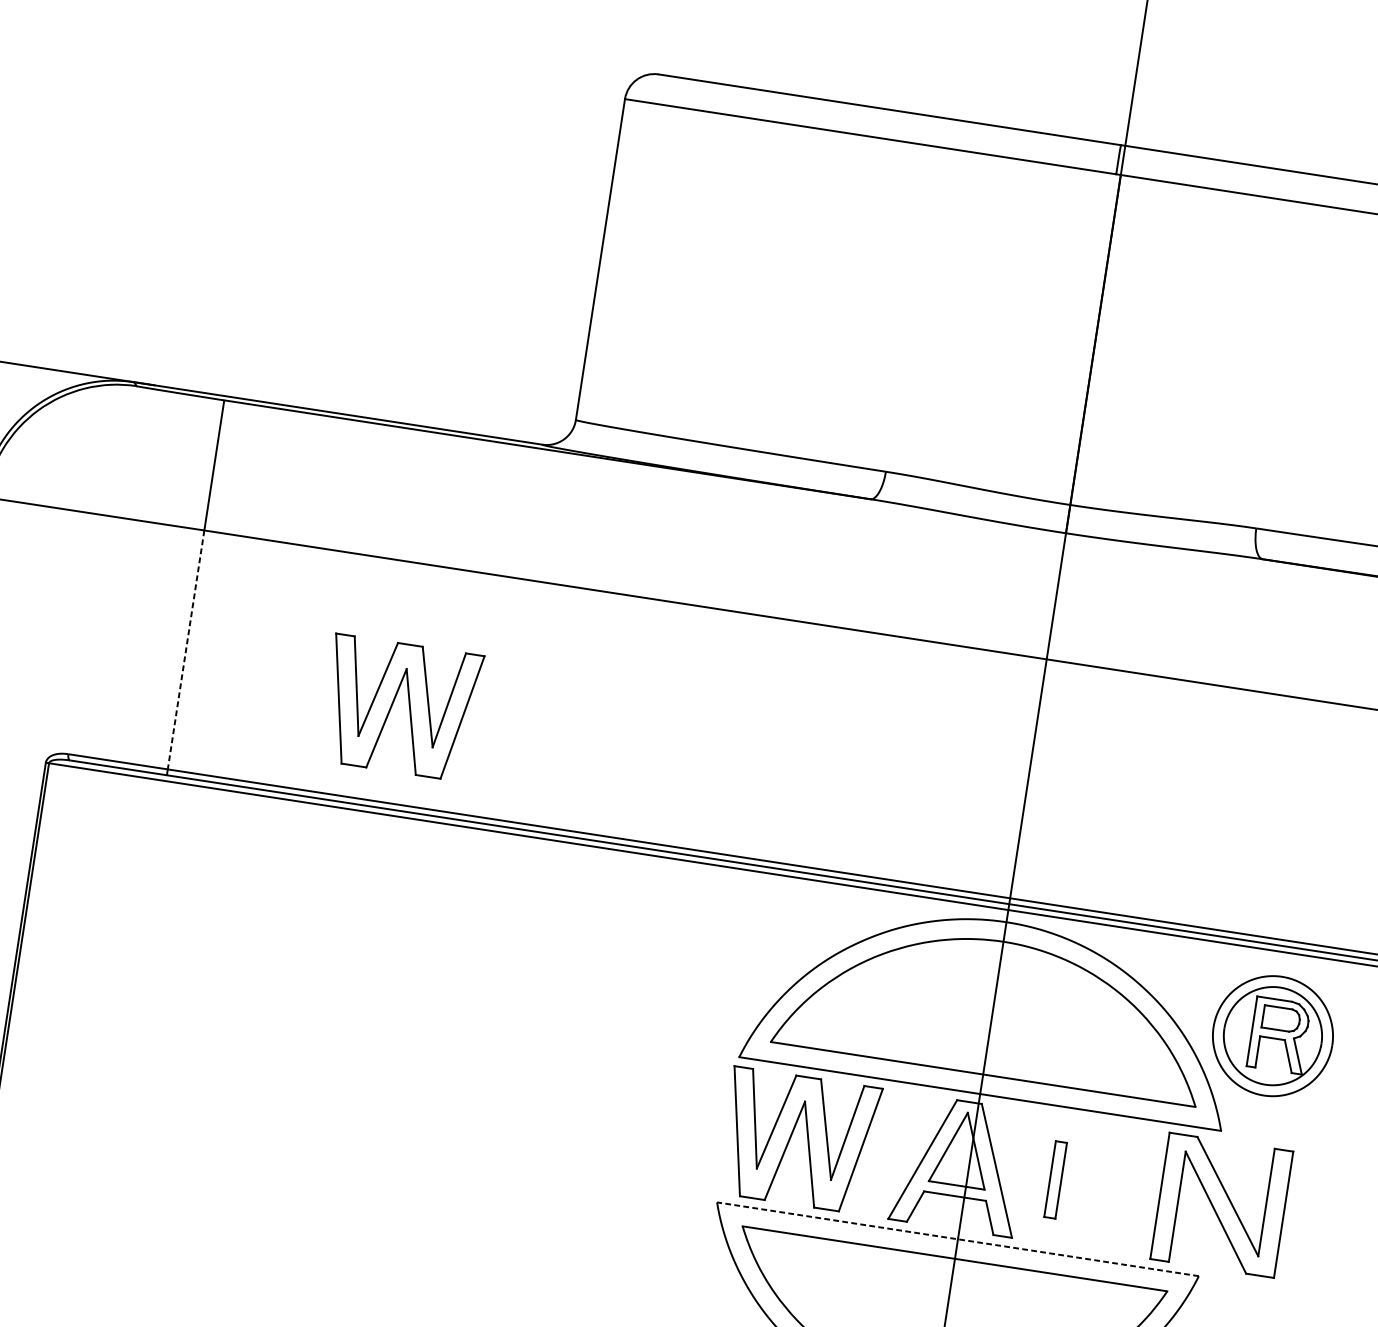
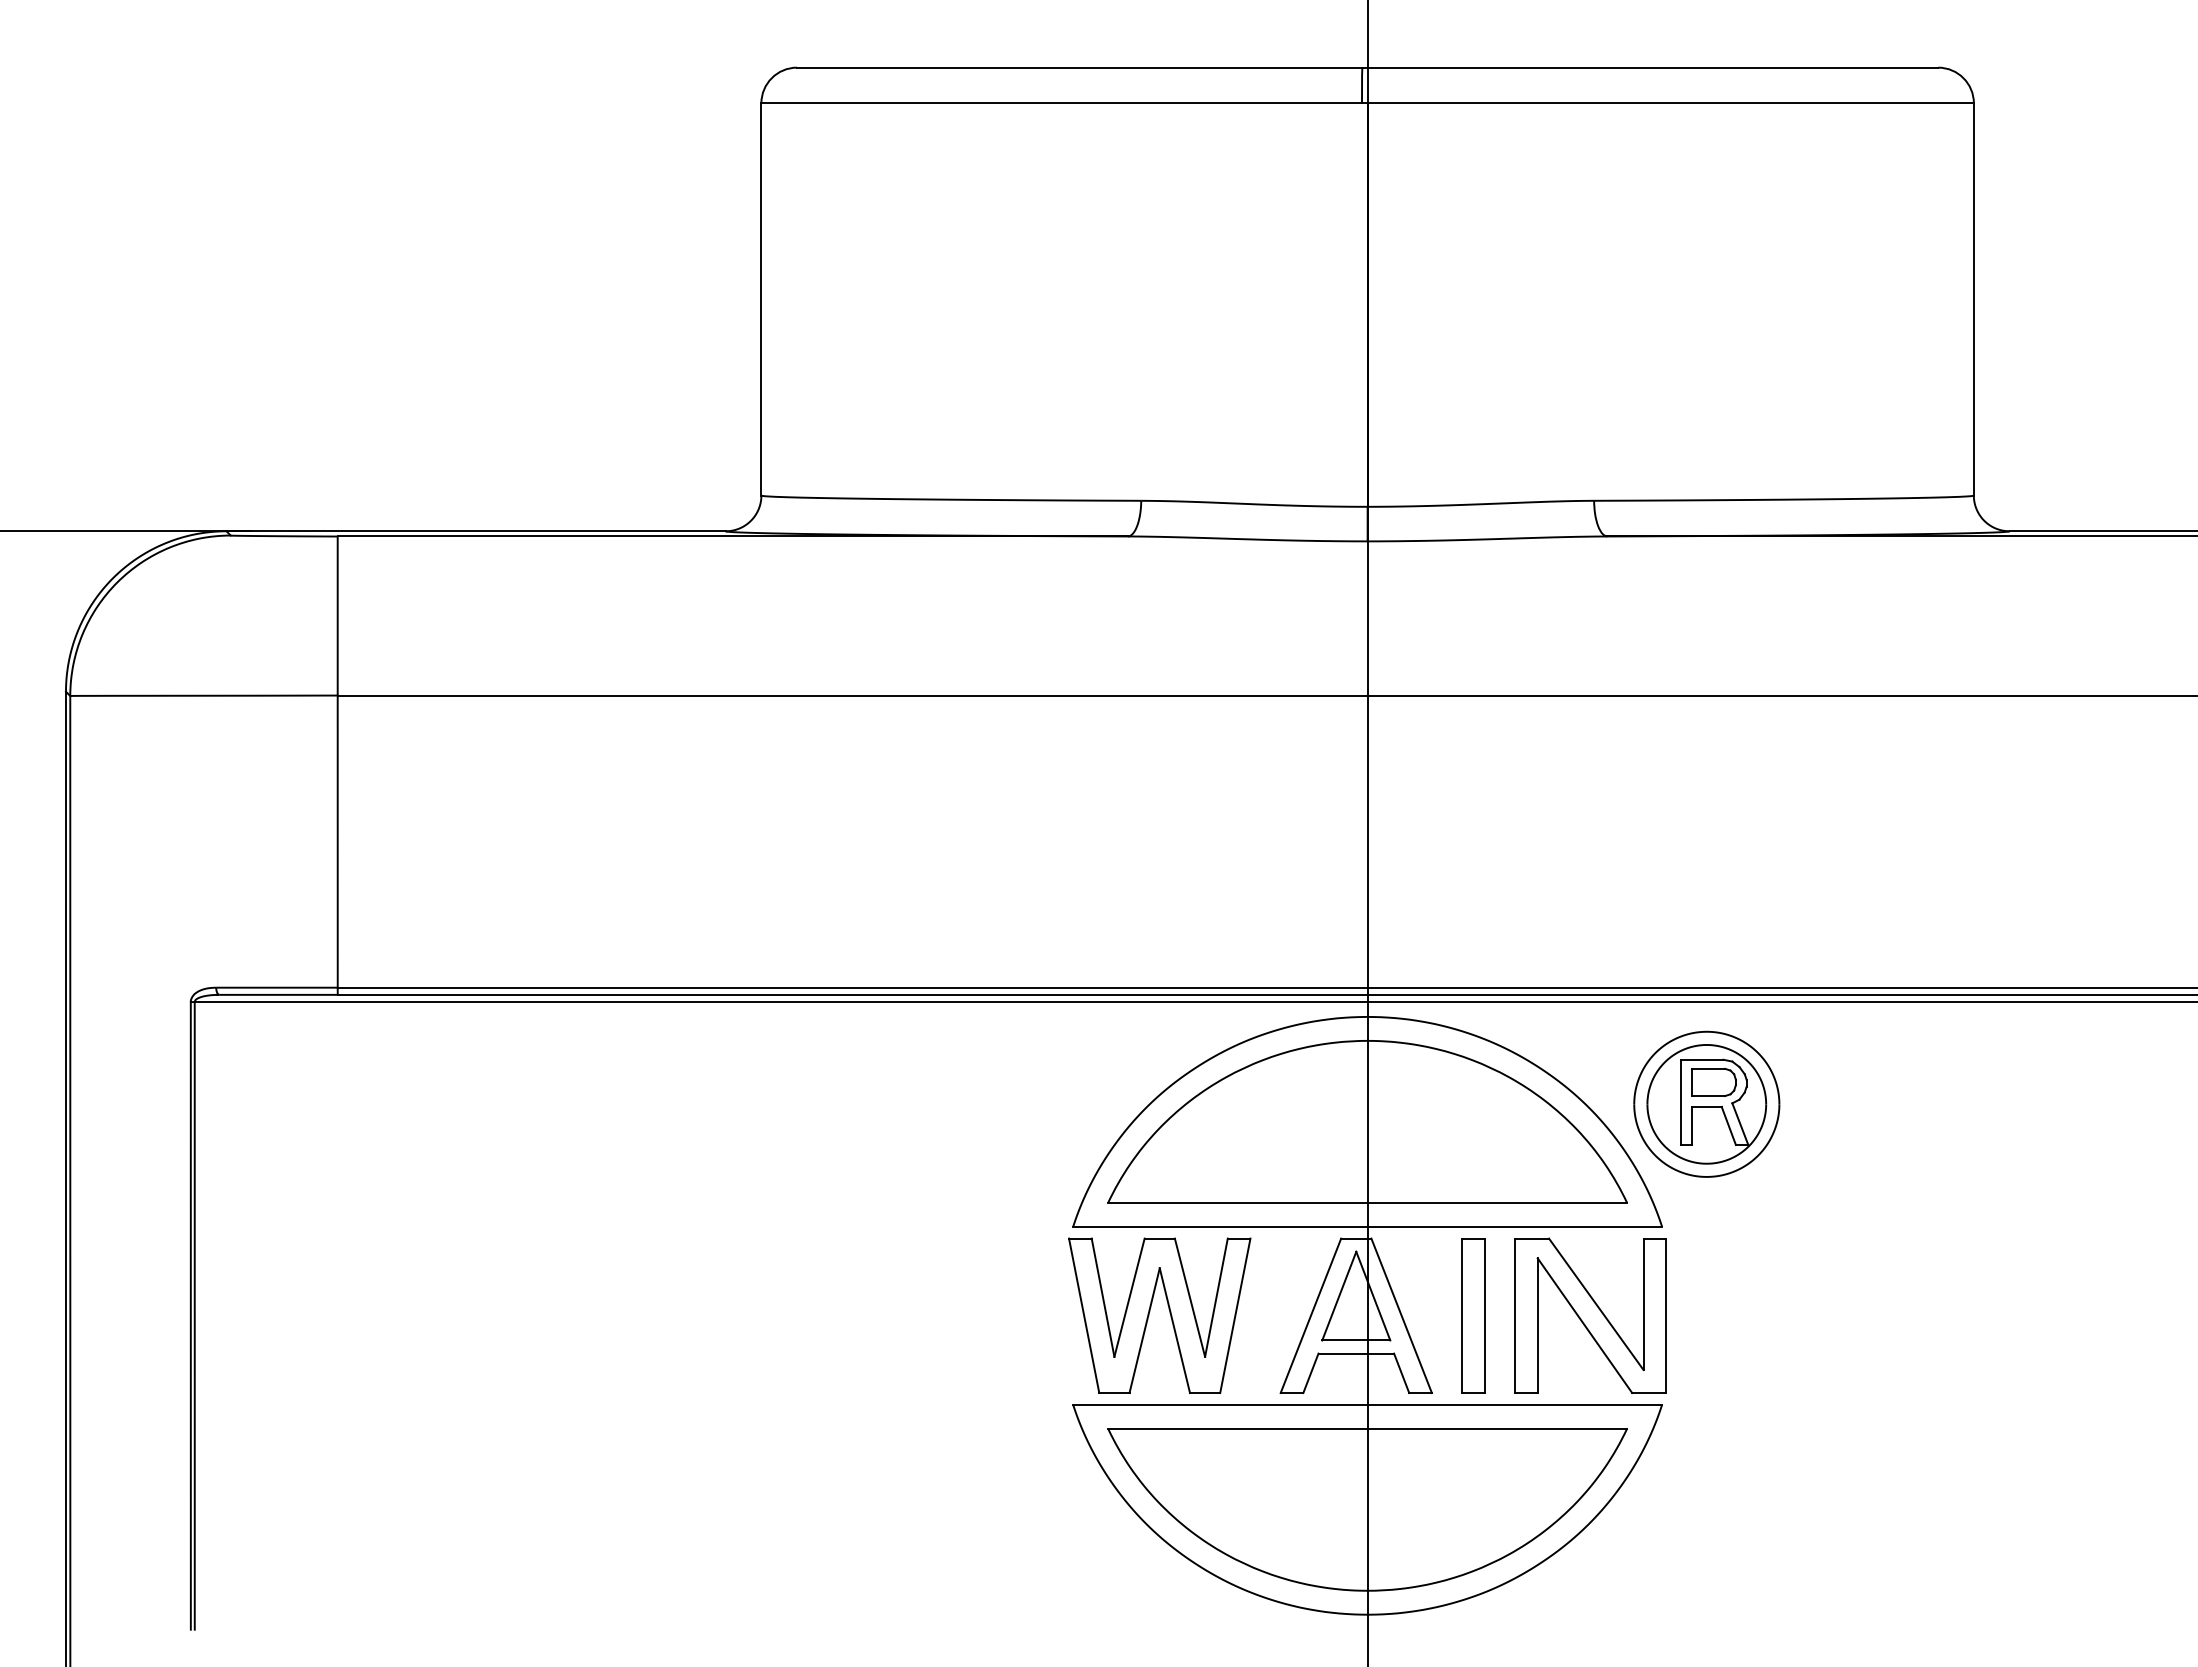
line: (185, 650) -> (337, 842), dashed -> solid
part: (393, 703) -> (595, 867), removed
part: (1055, 1179) -> (1473, 1315), size x1.67
part: (1221, 1205) -> (1590, 1315), moved
line: (957, 1239) -> (1367, 1404), dashed -> solid

